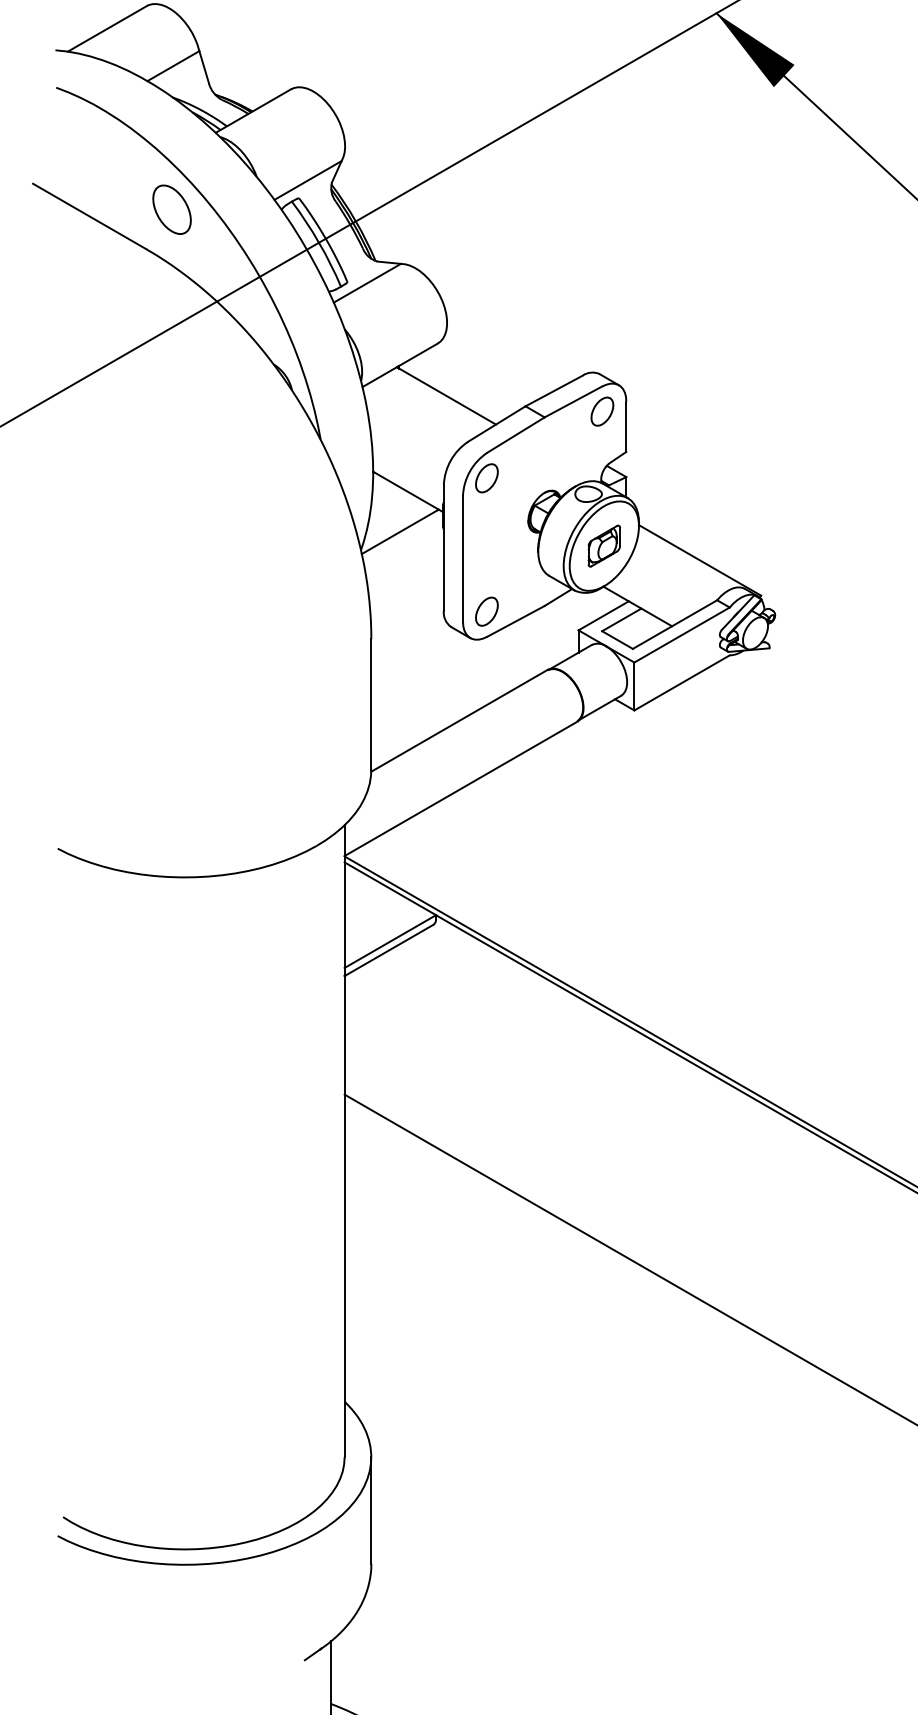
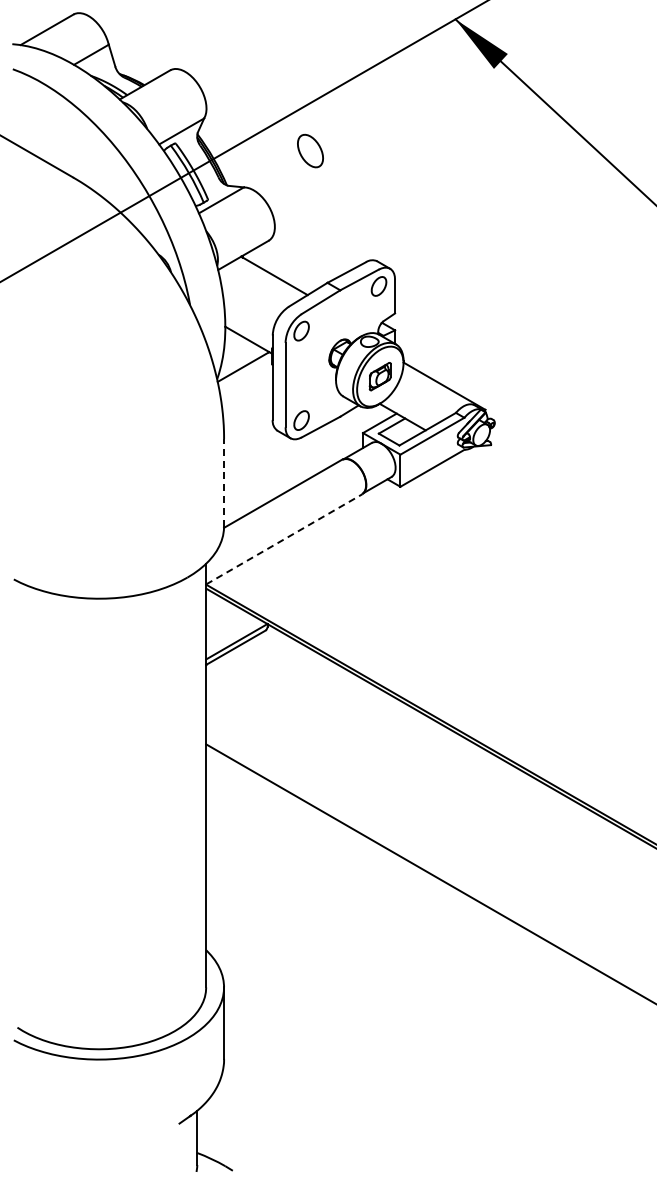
part: (172, 208) -> (310, 150), moved
line: (371, 704) -> (224, 482), solid -> dashed
line: (461, 789) -> (284, 539), solid -> dashed

